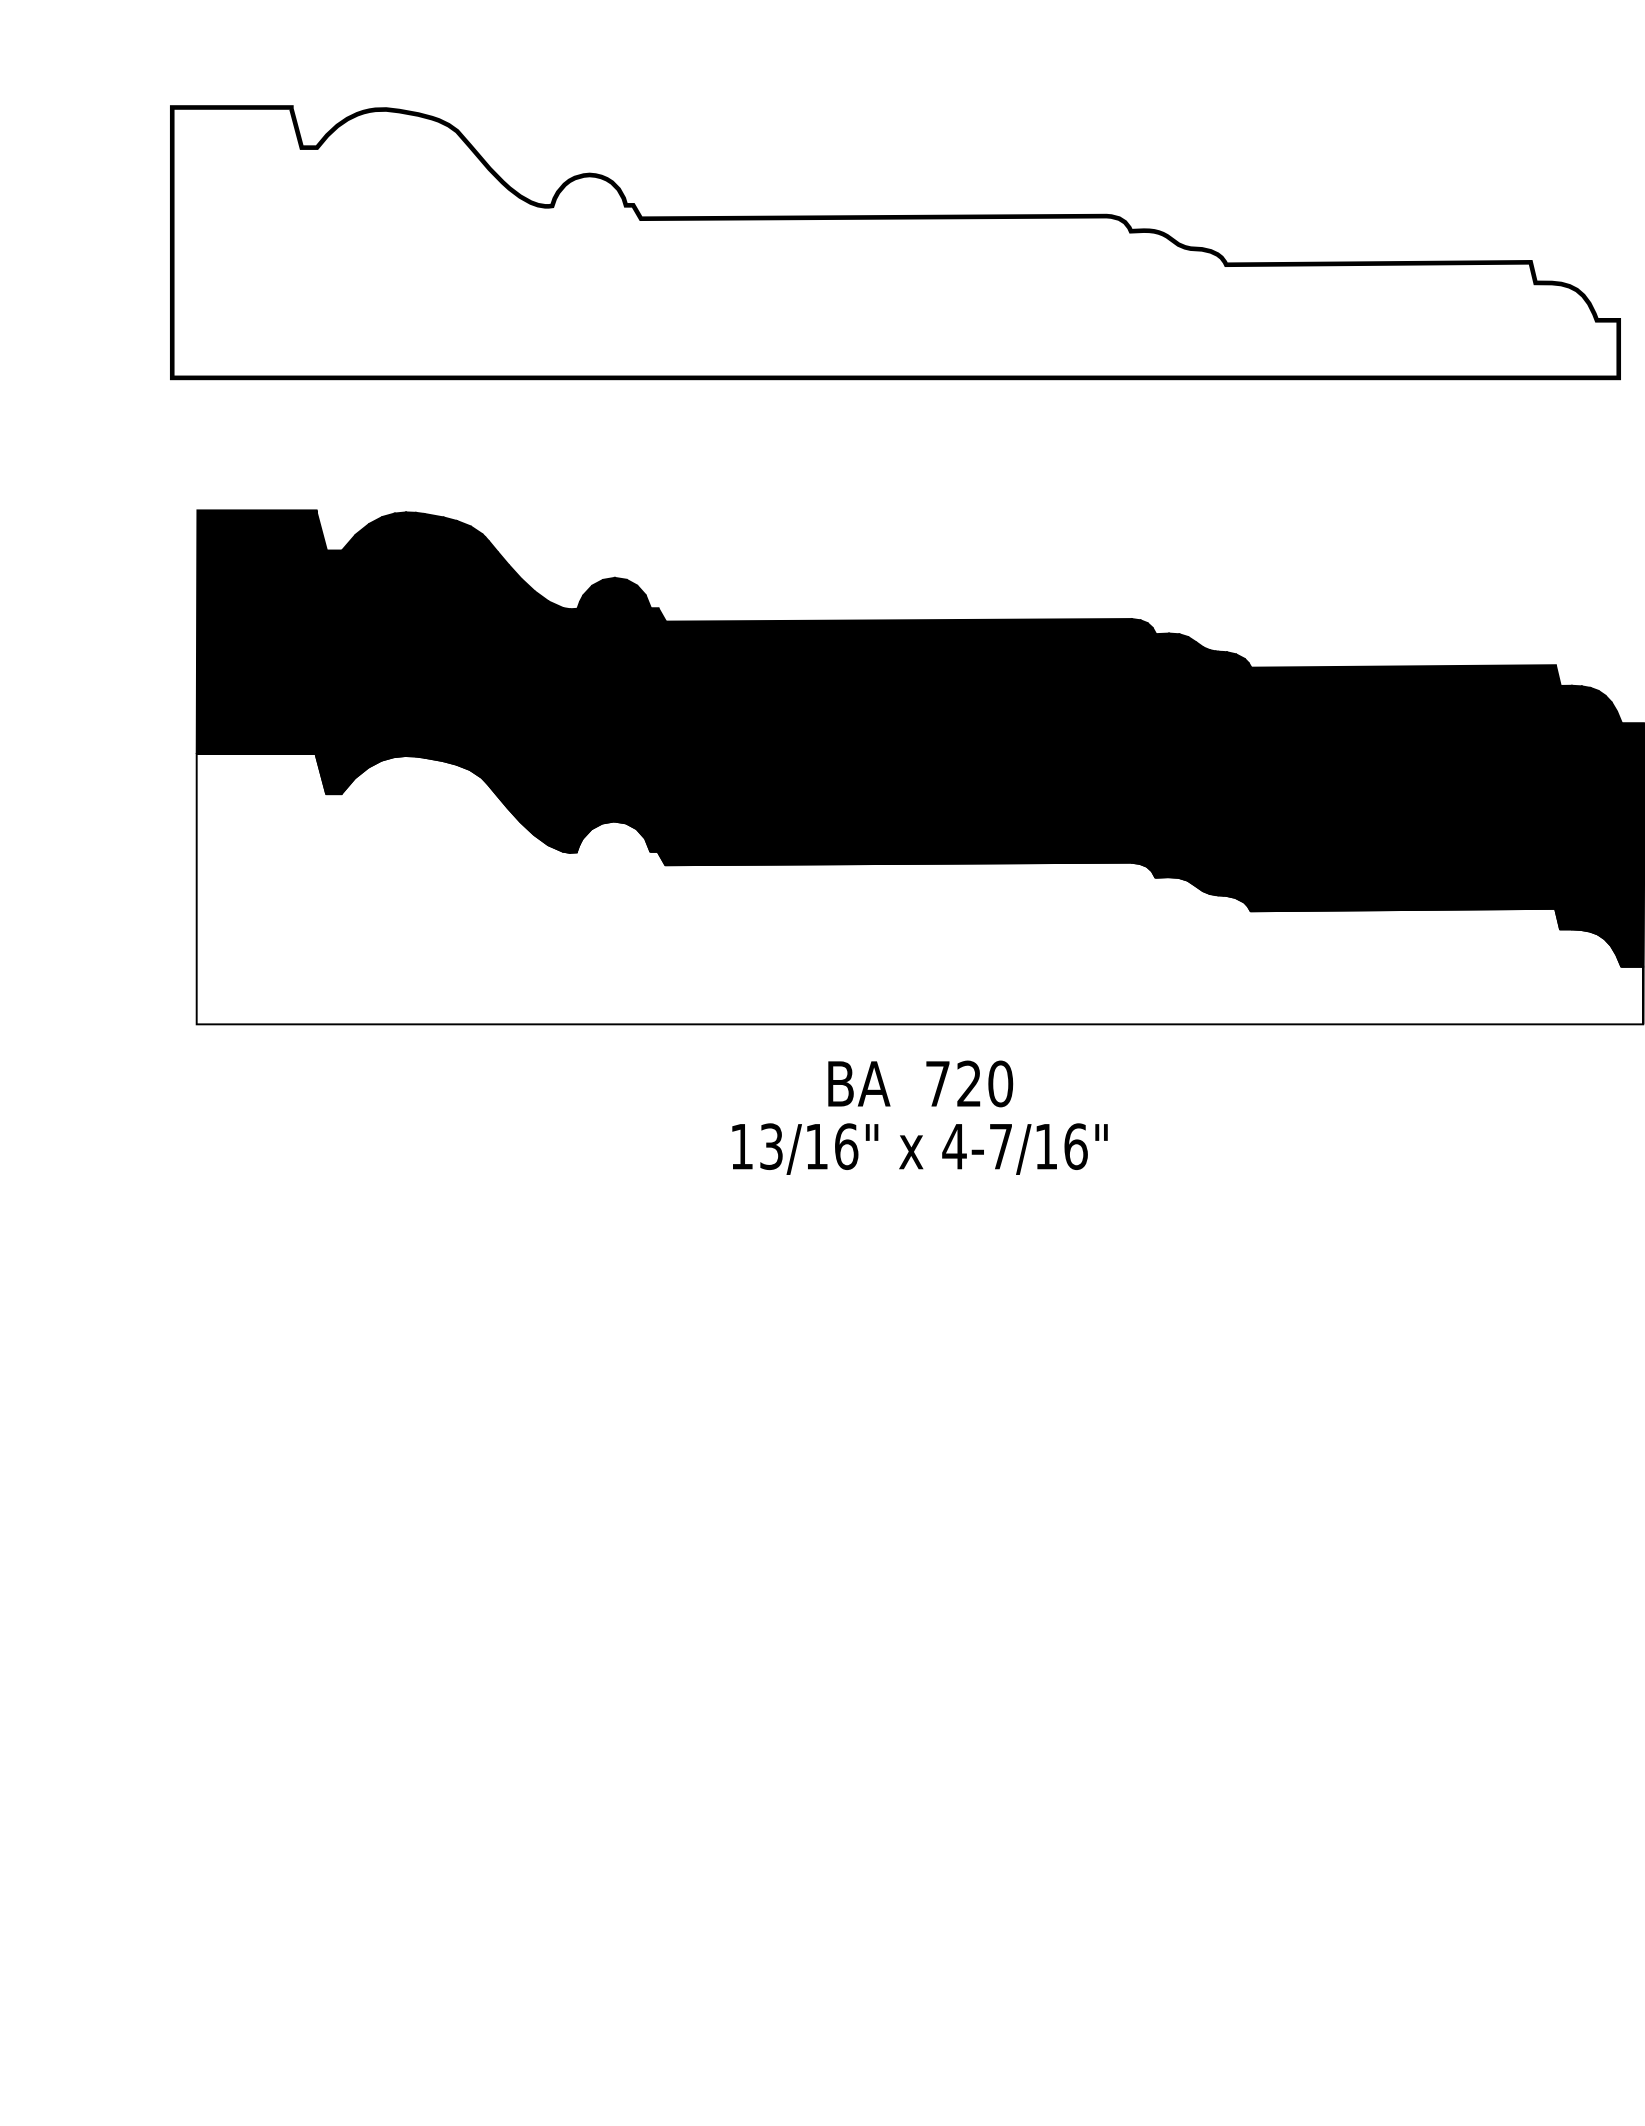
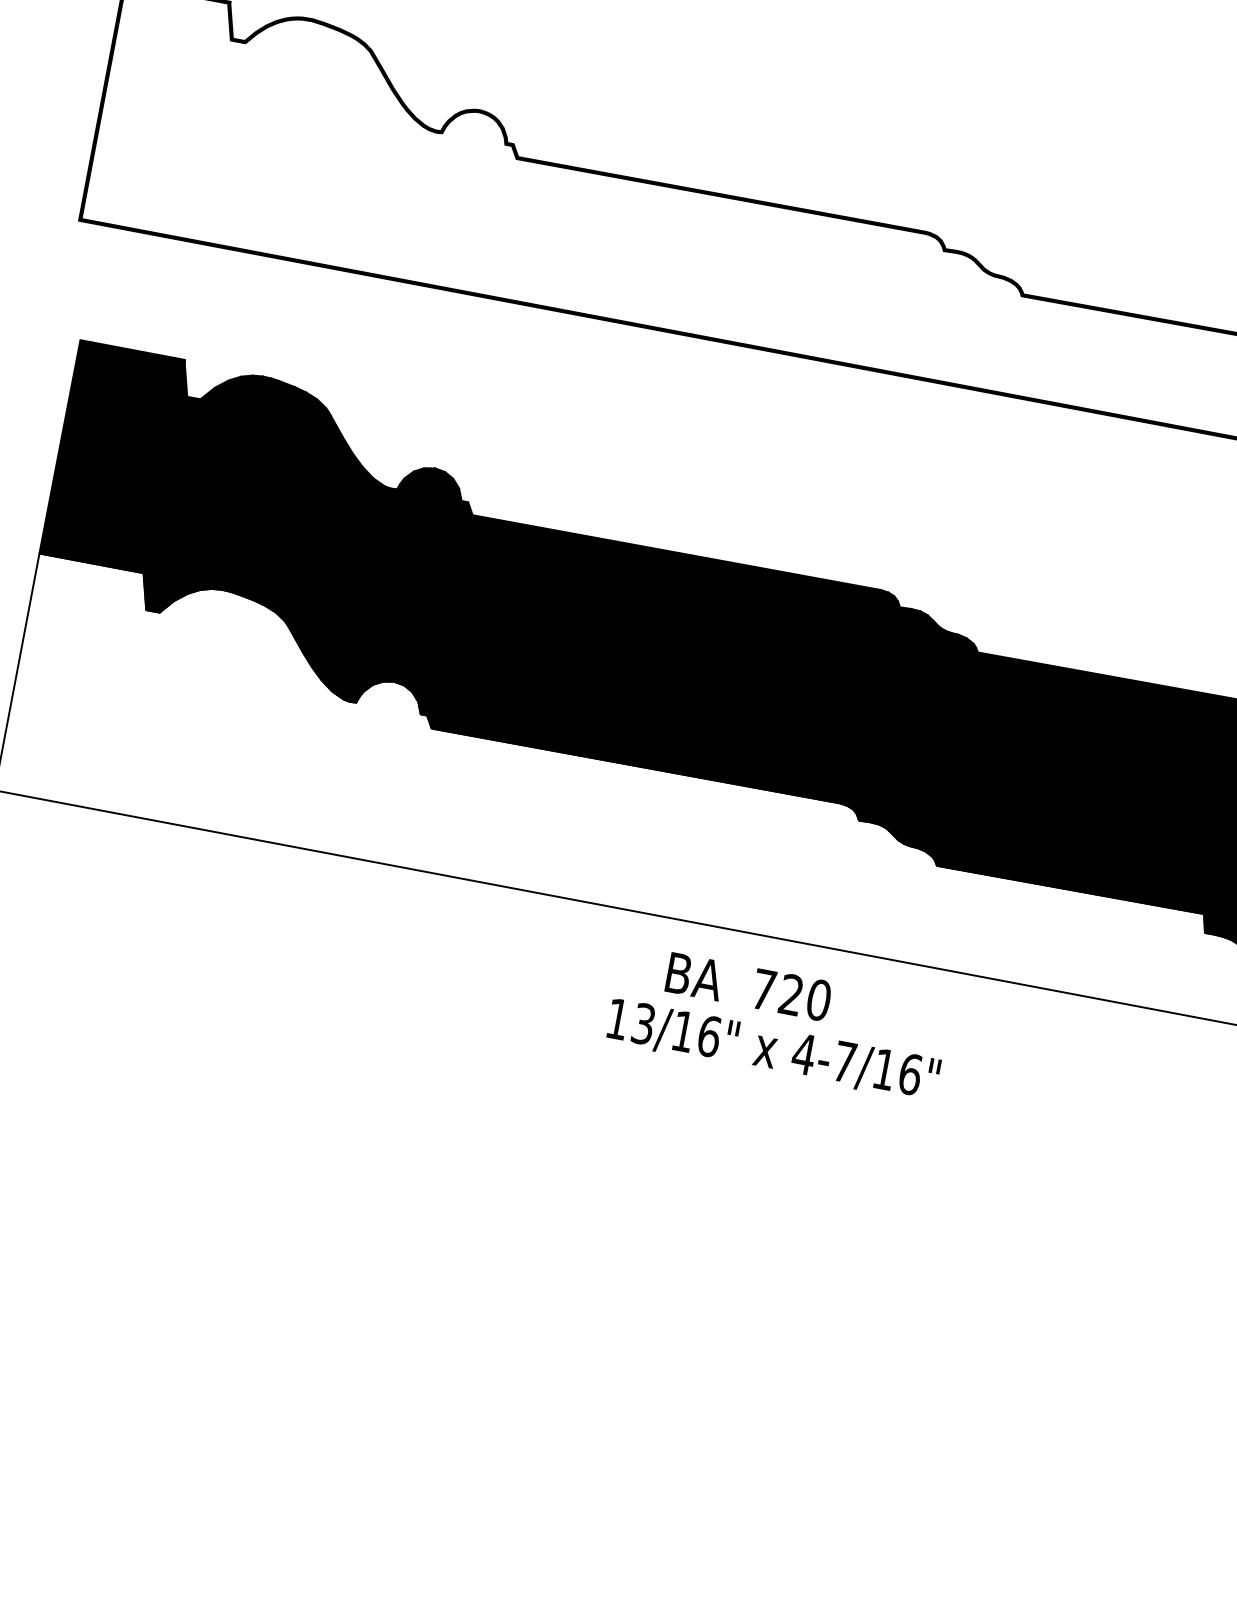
text: (920, 1083) -> (748, 986), moved
text: (919, 1148) -> (773, 1050), moved

